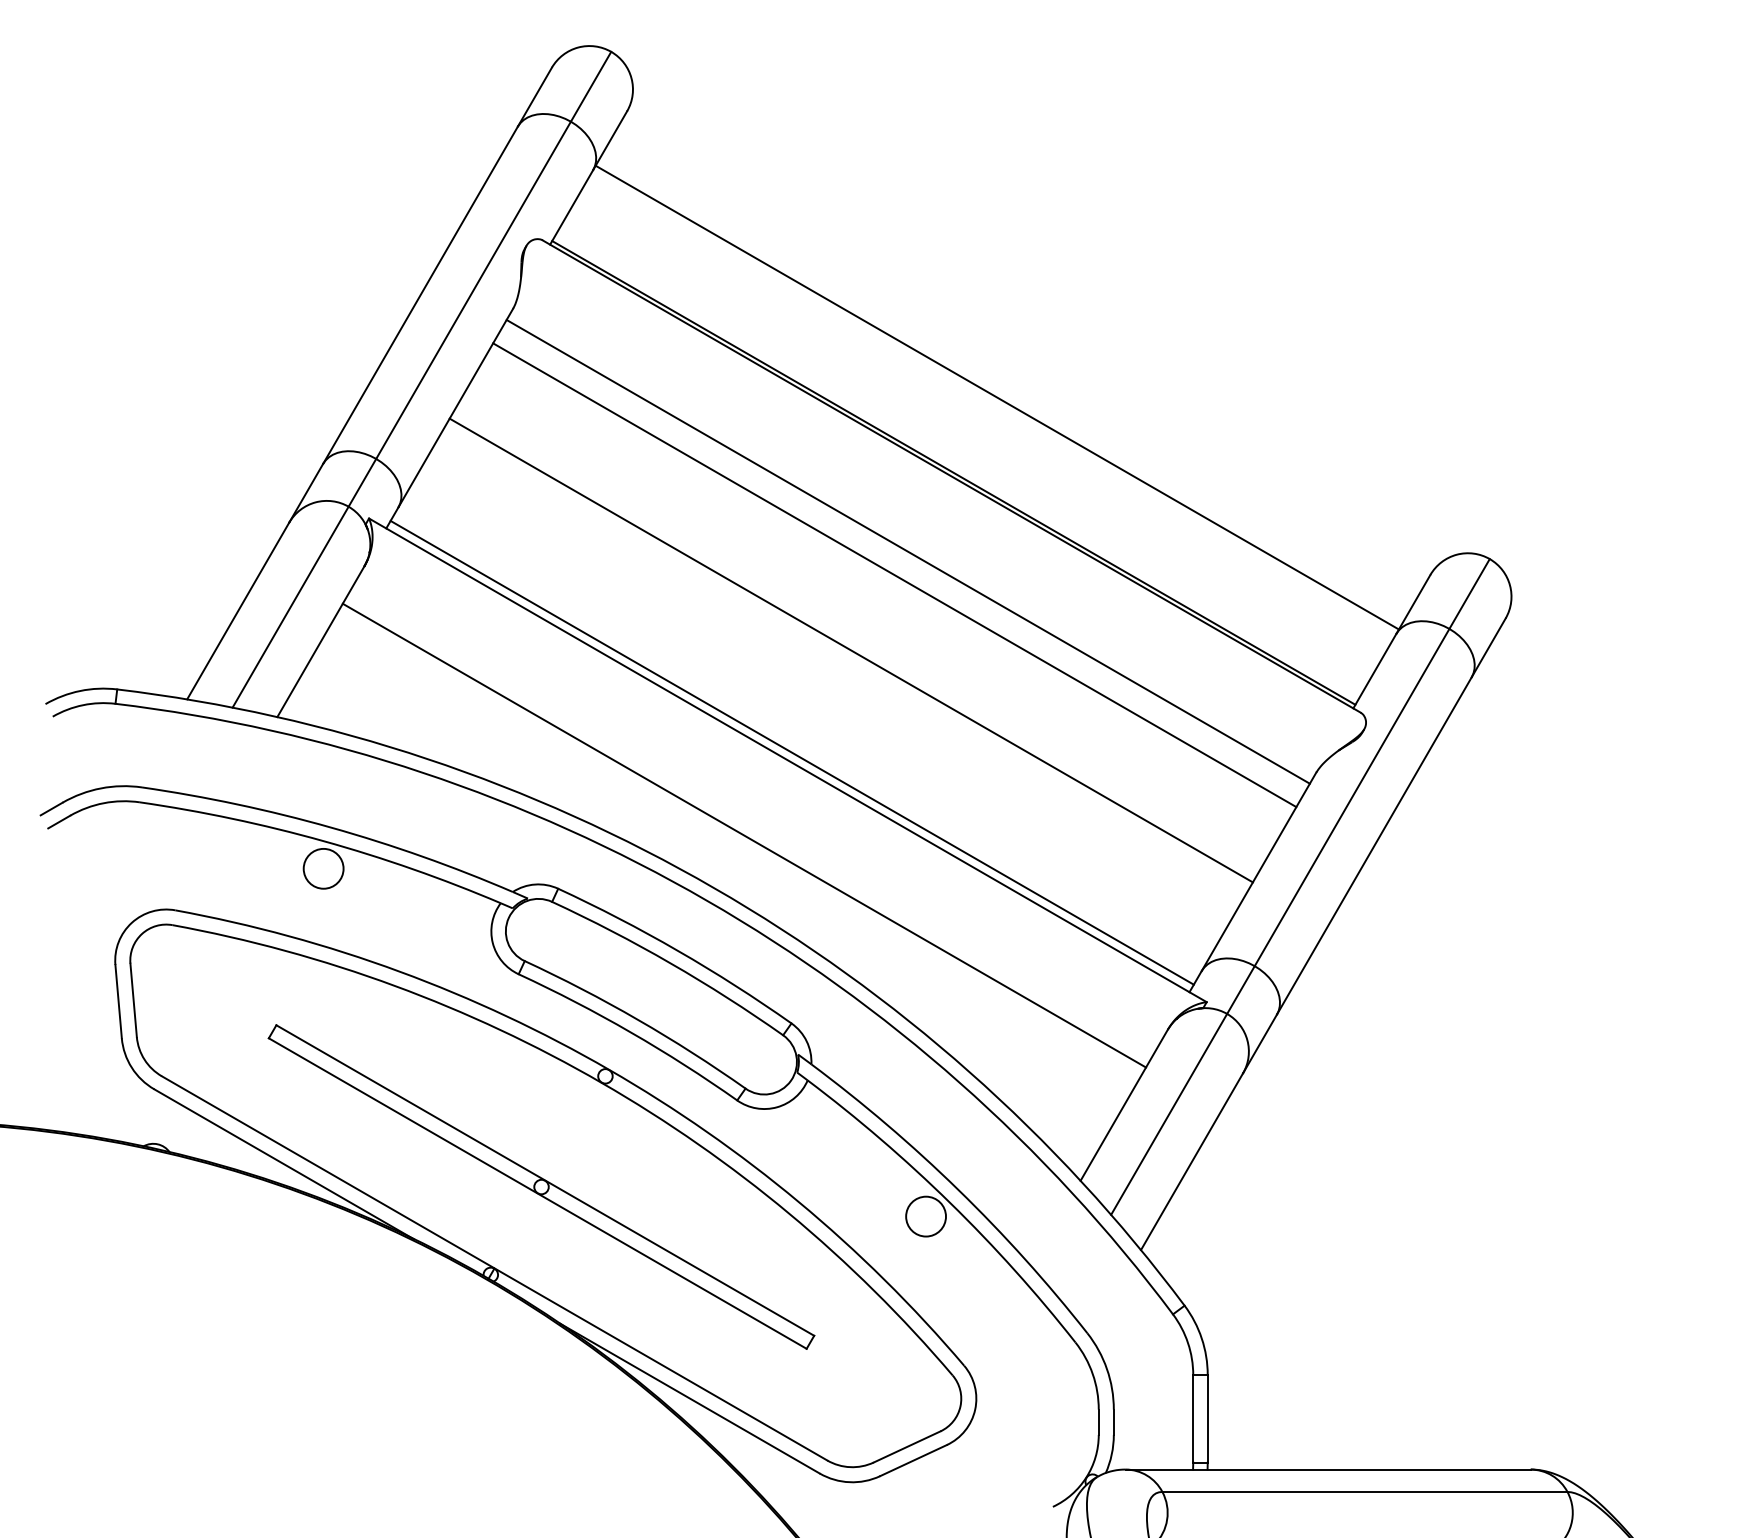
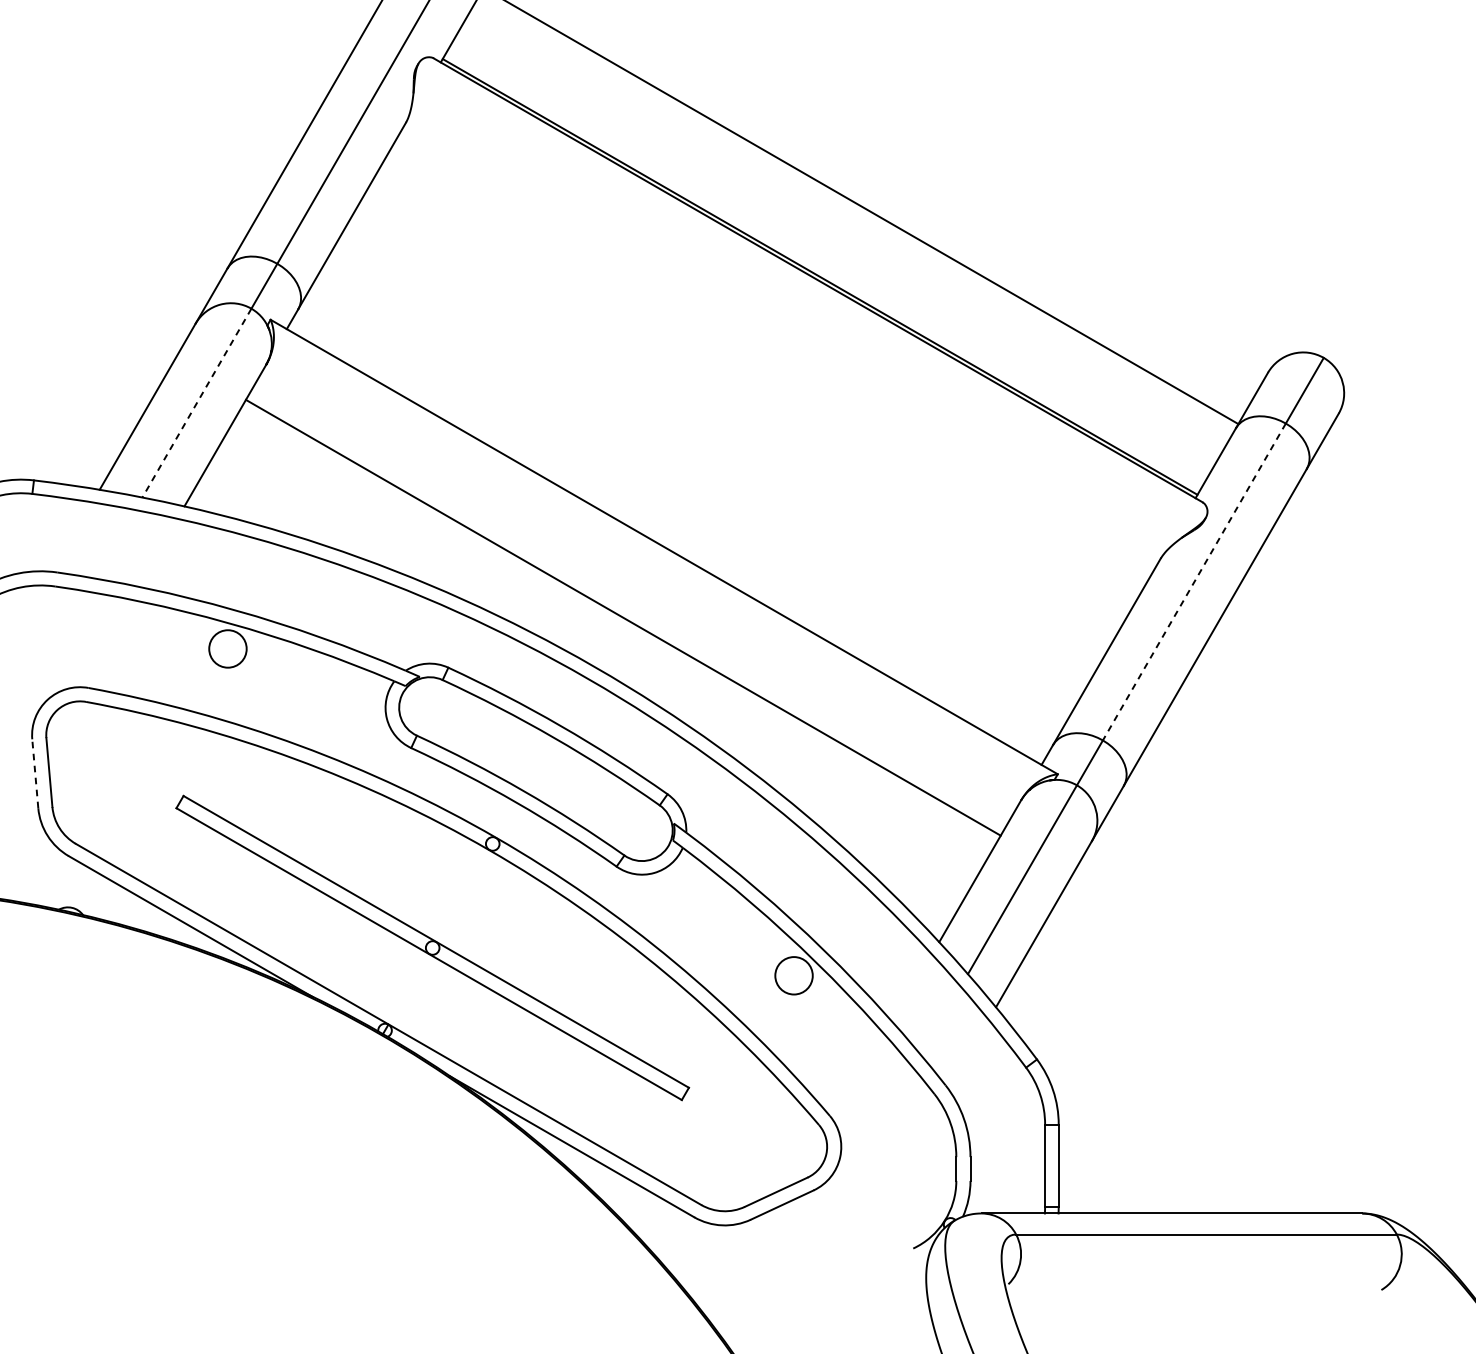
line: (907, 551) -> (776, 350), removed
line: (894, 575) -> (764, 373), removed
line: (290, 607) -> (196, 403), solid -> dashed
line: (850, 650) -> (723, 443), removed
line: (791, 752) -> (667, 539), removed
line: (1352, 797) -> (1194, 581), solid -> dashed
line: (118, 1001) -> (35, 773), solid -> dashed

